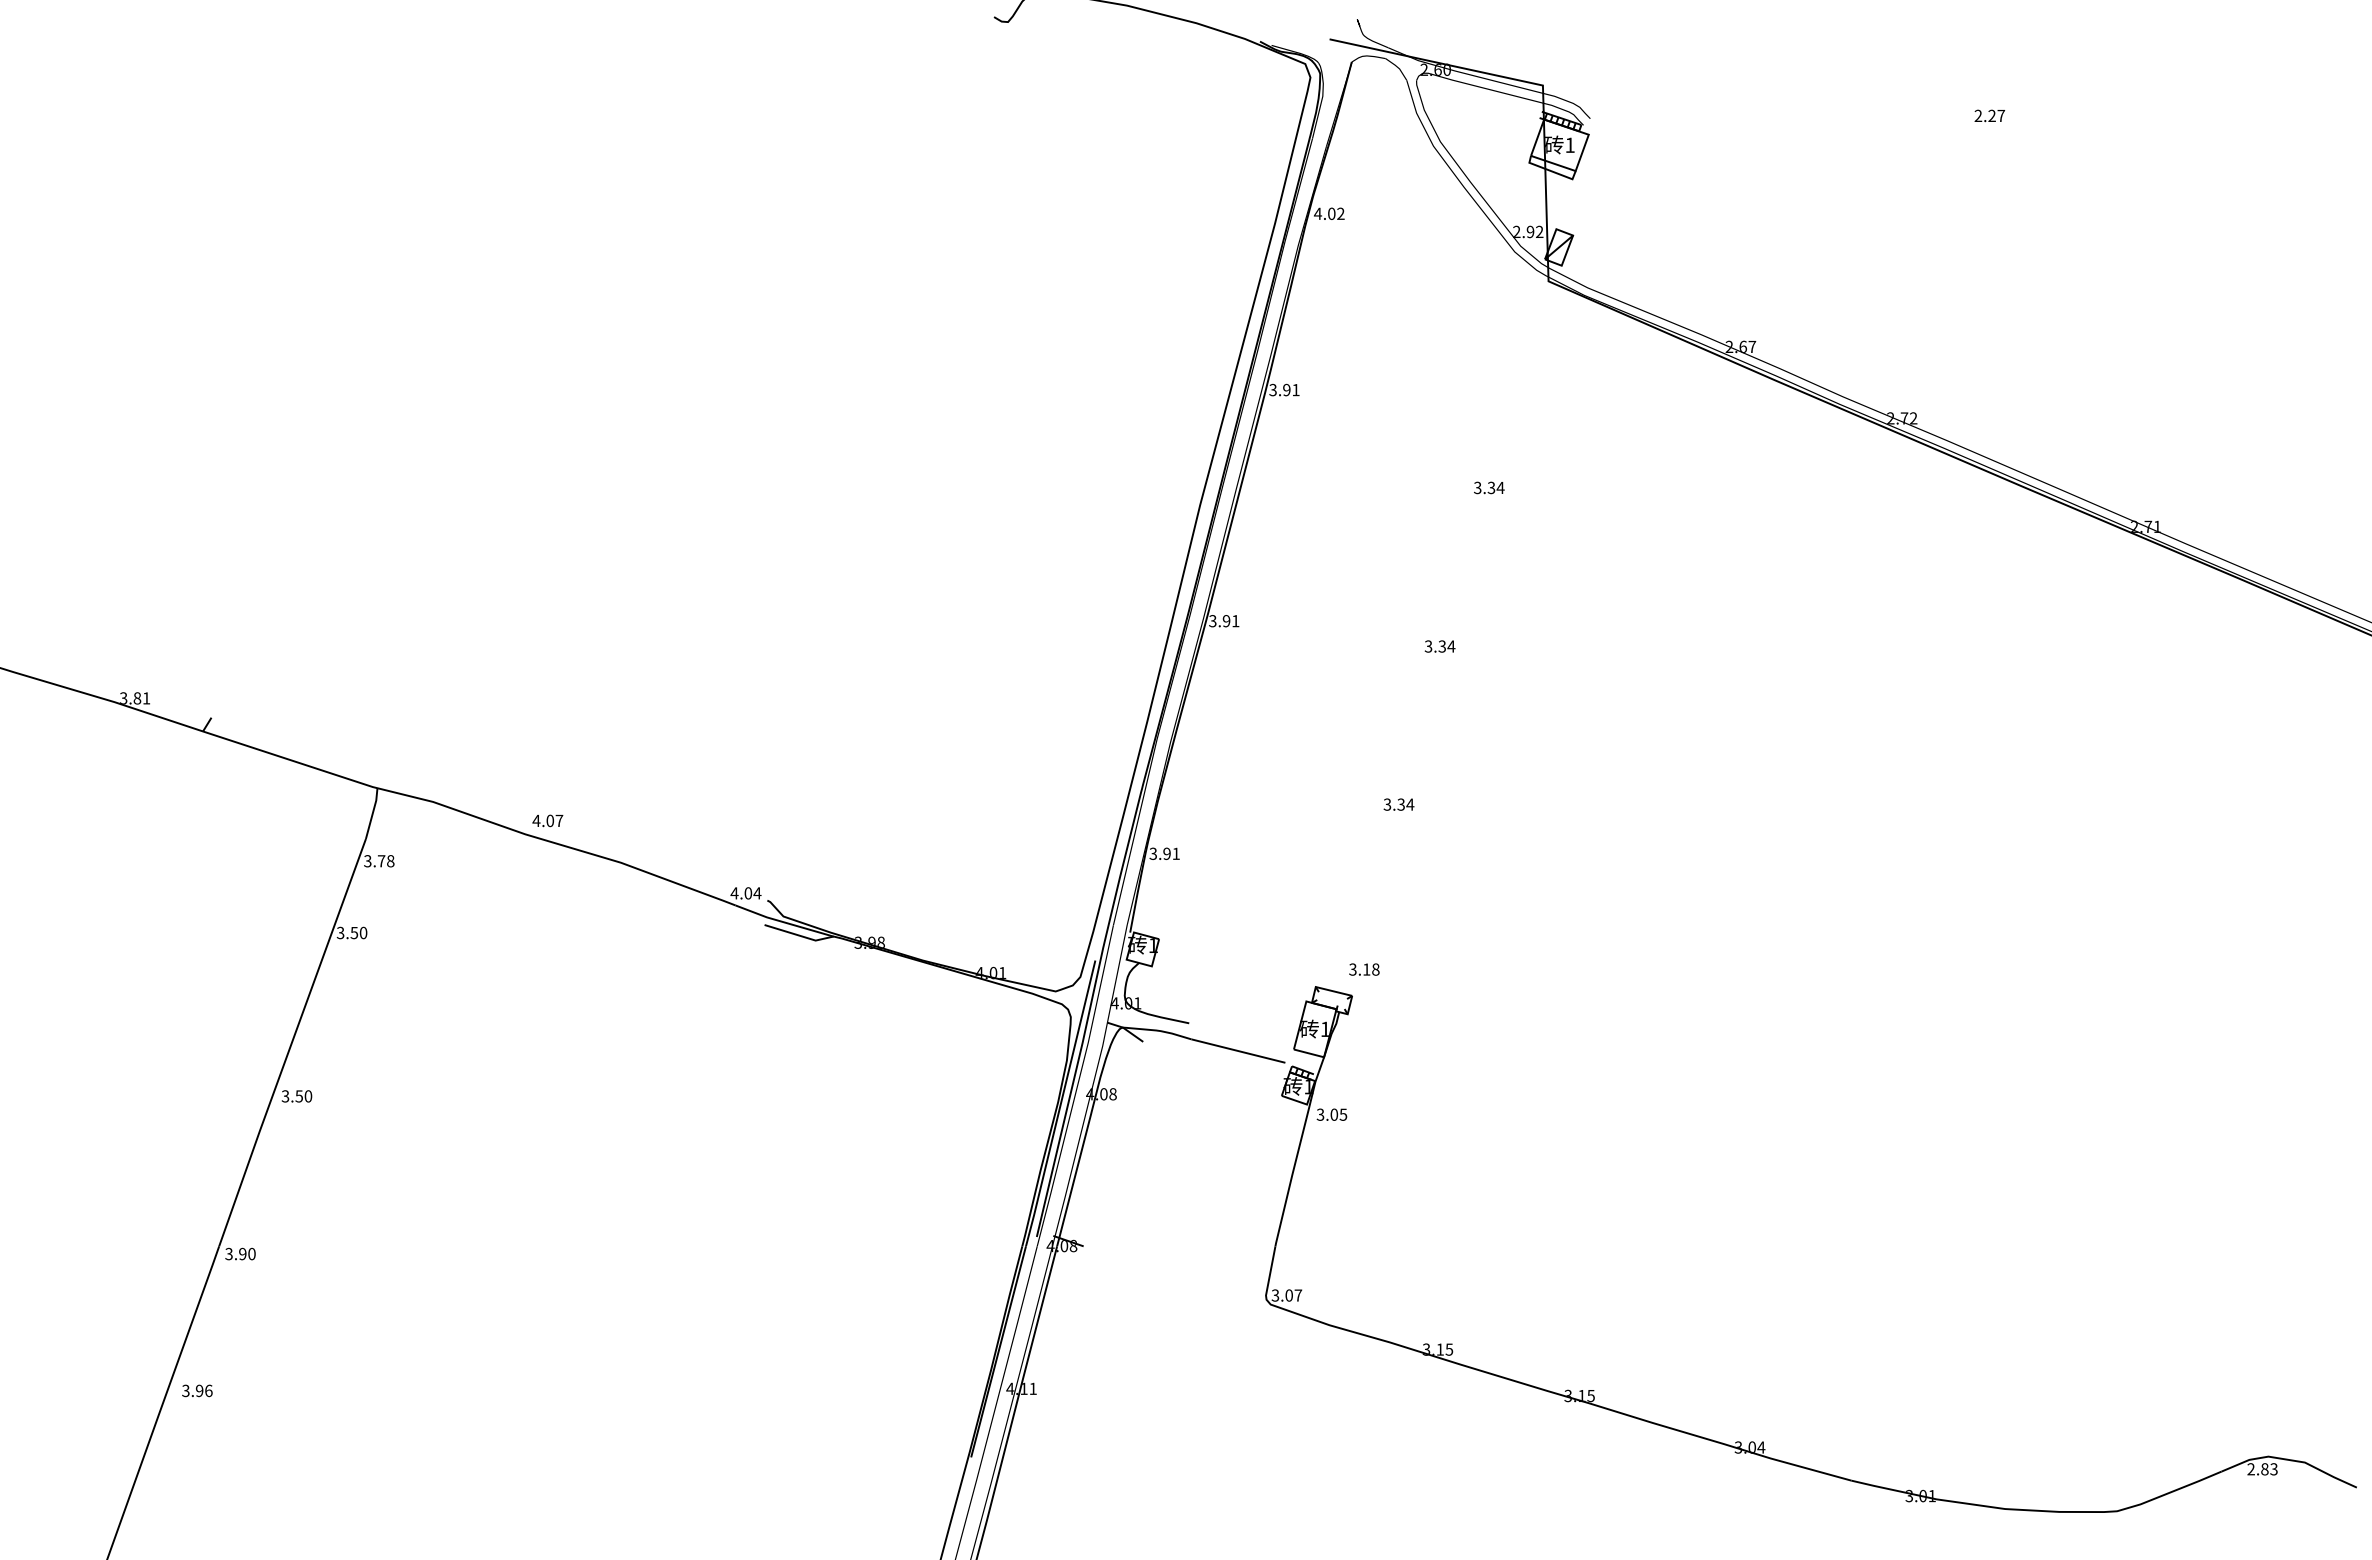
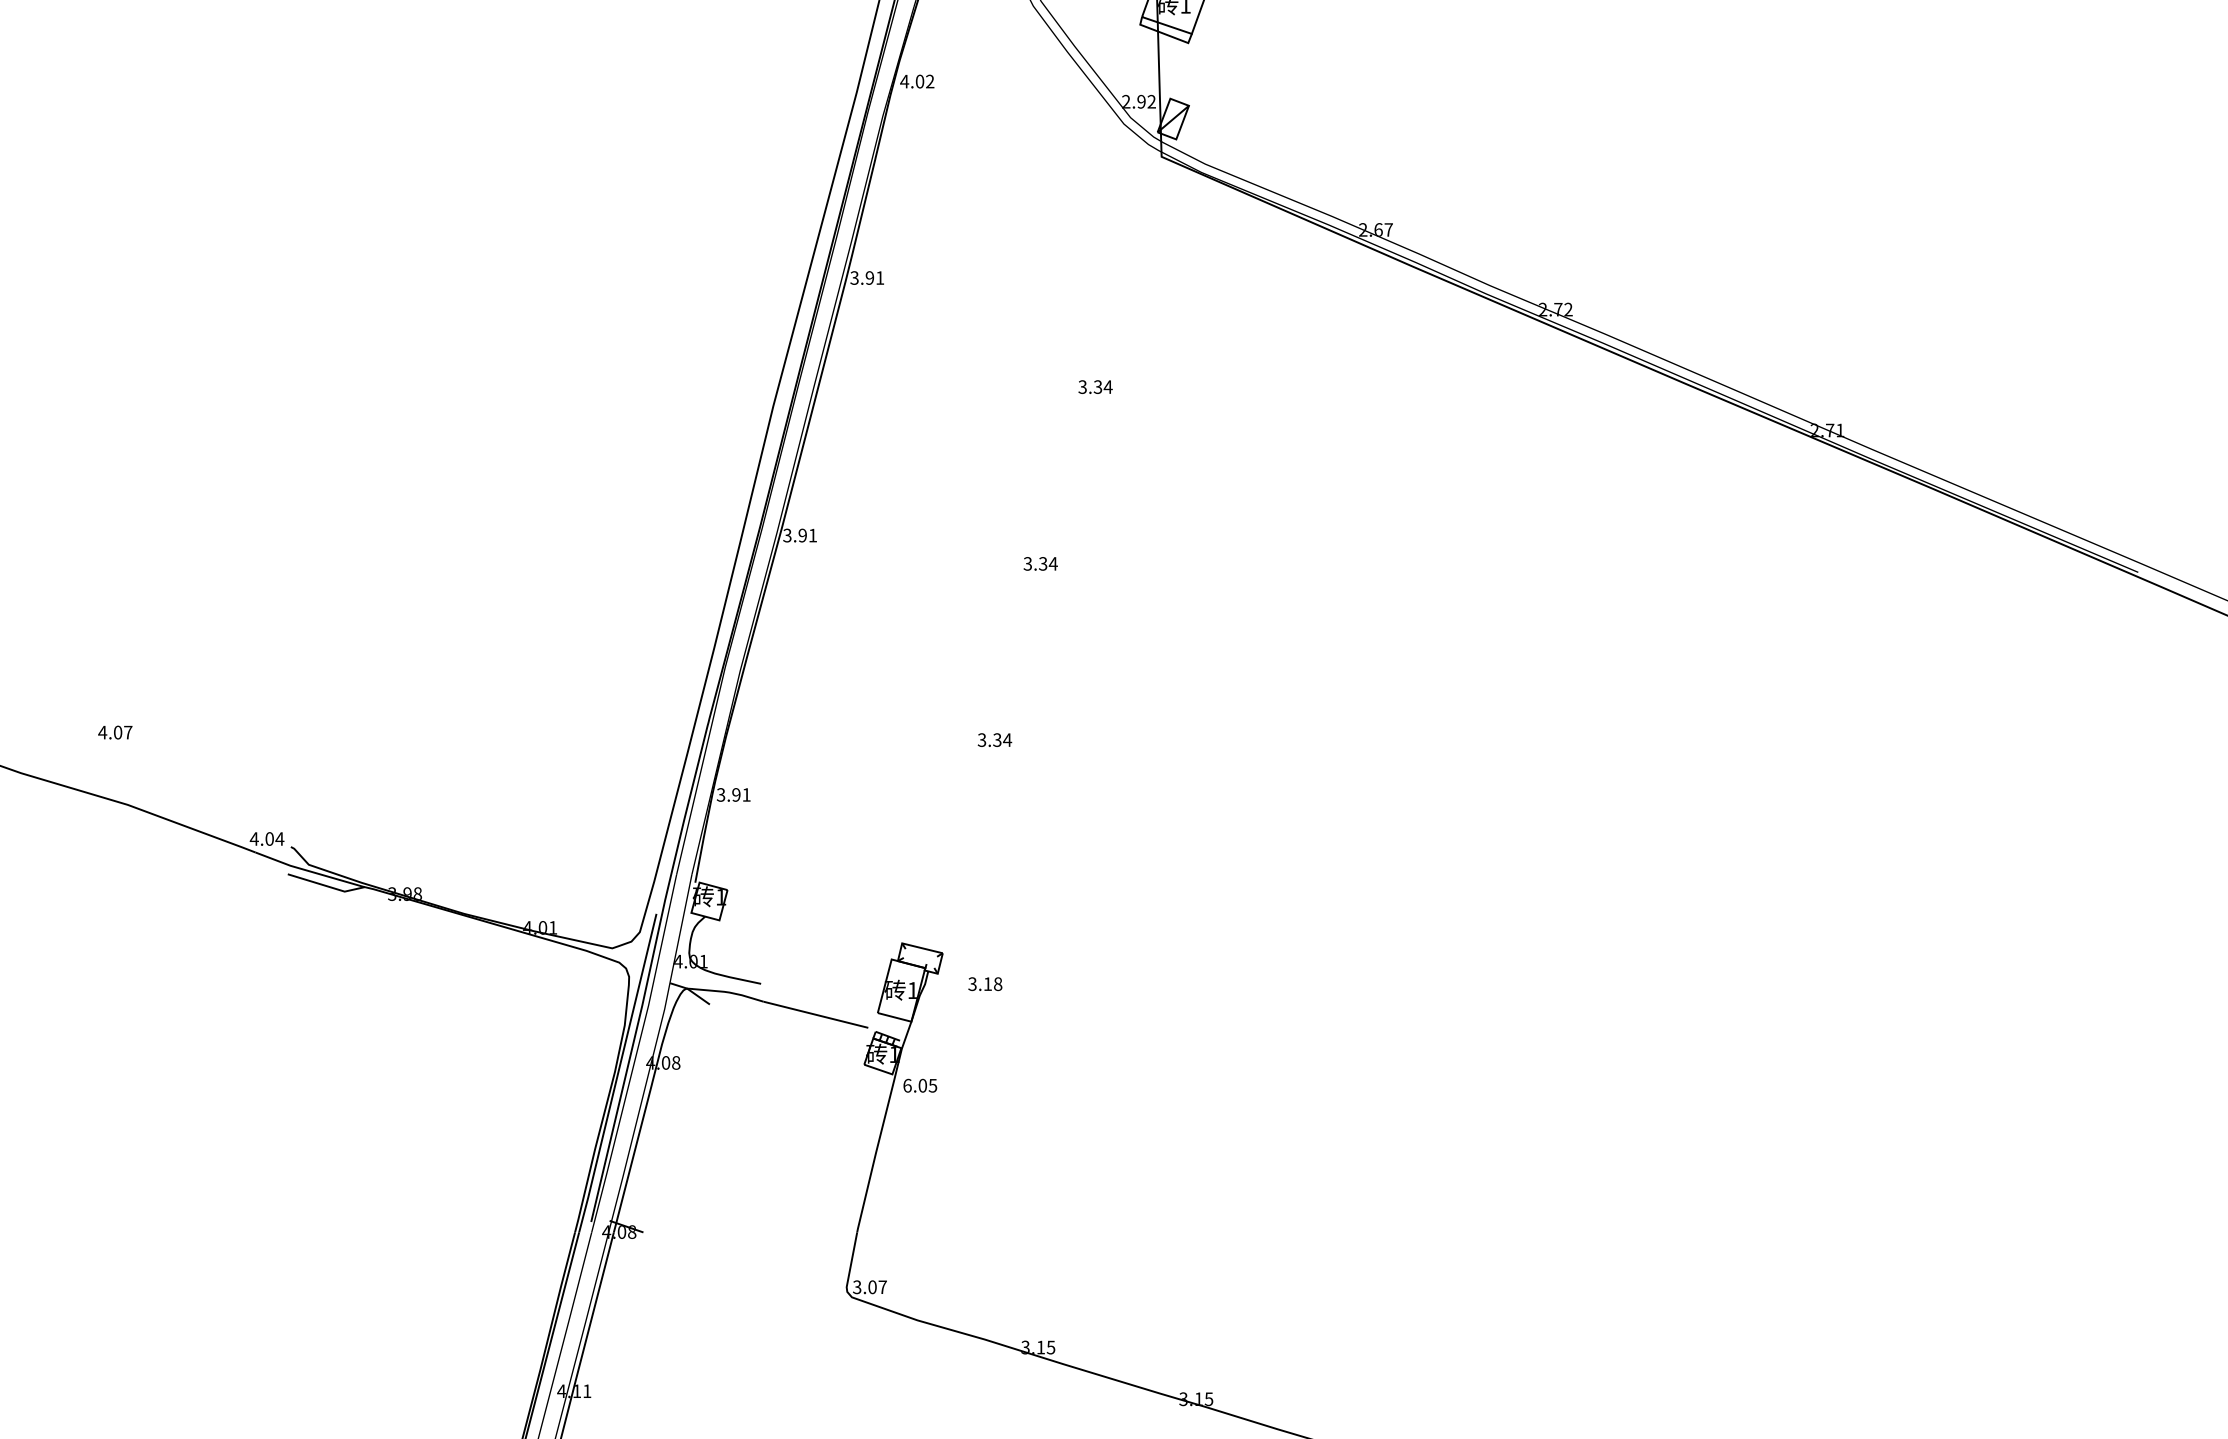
text: (547, 820) -> (114, 732), moved
text: (1364, 969) -> (985, 984), moved
text: (1320, 1114) -> (907, 1085), 3.05 -> 6.05

